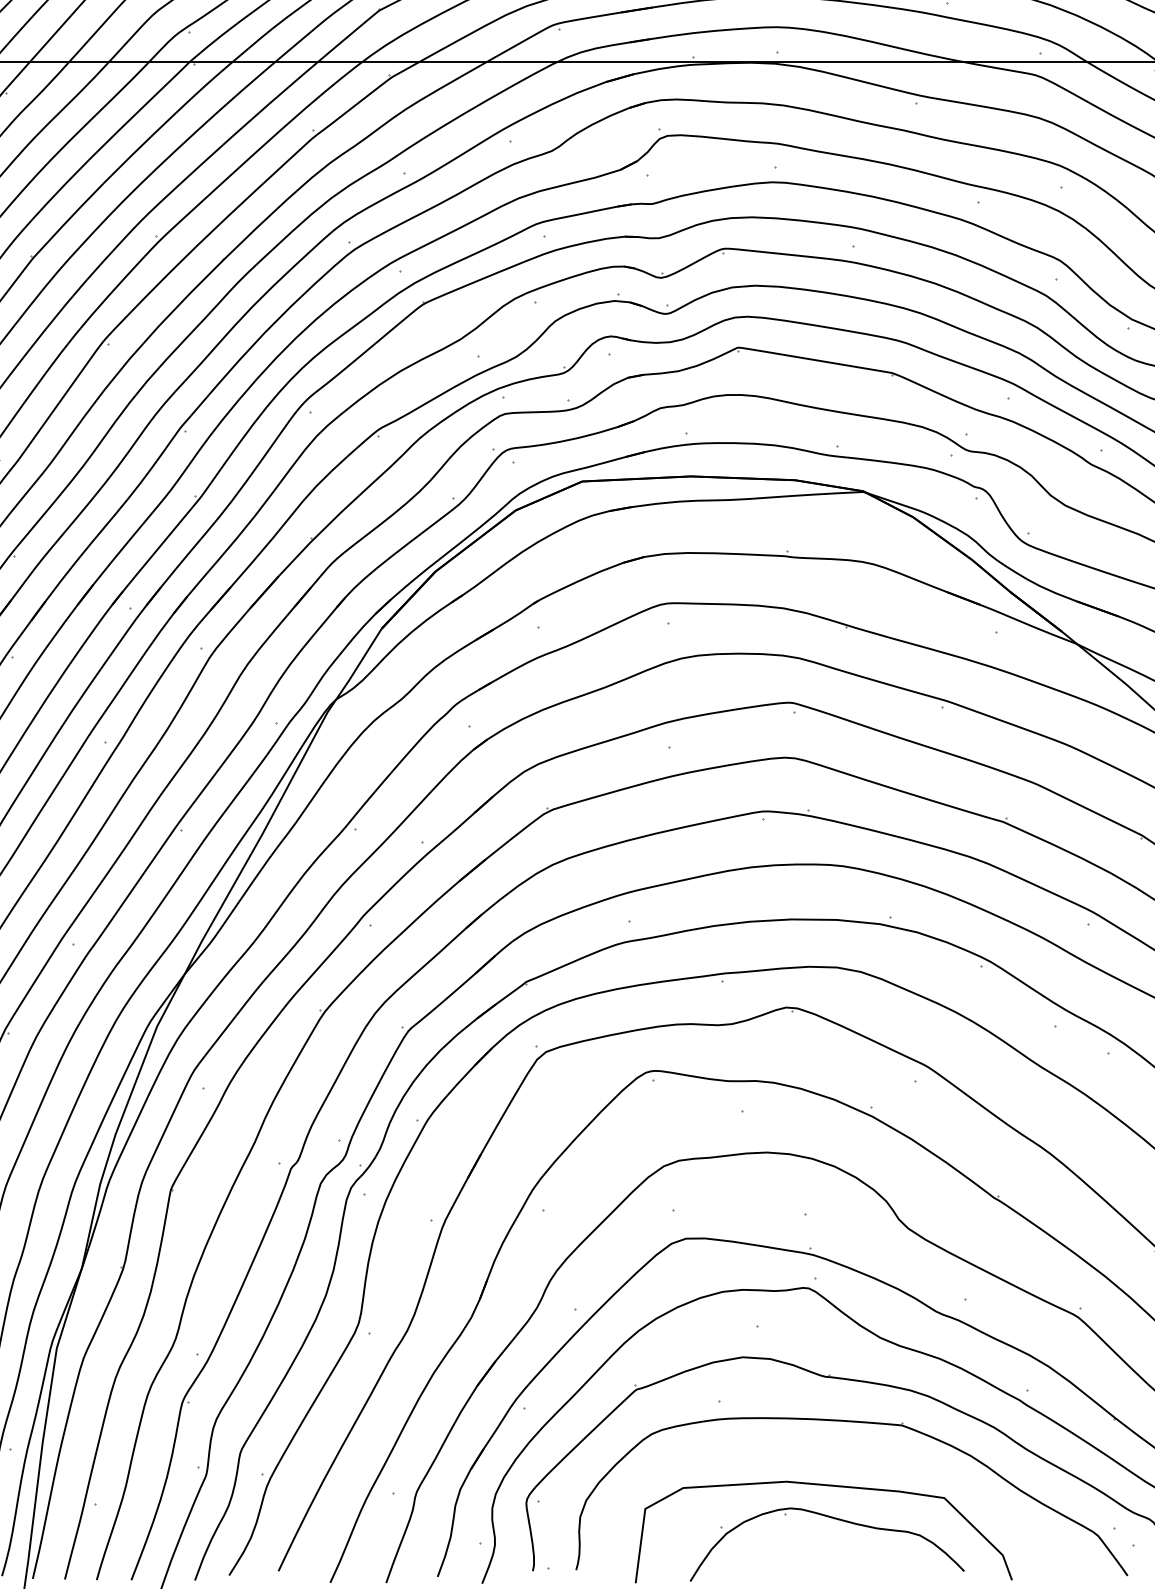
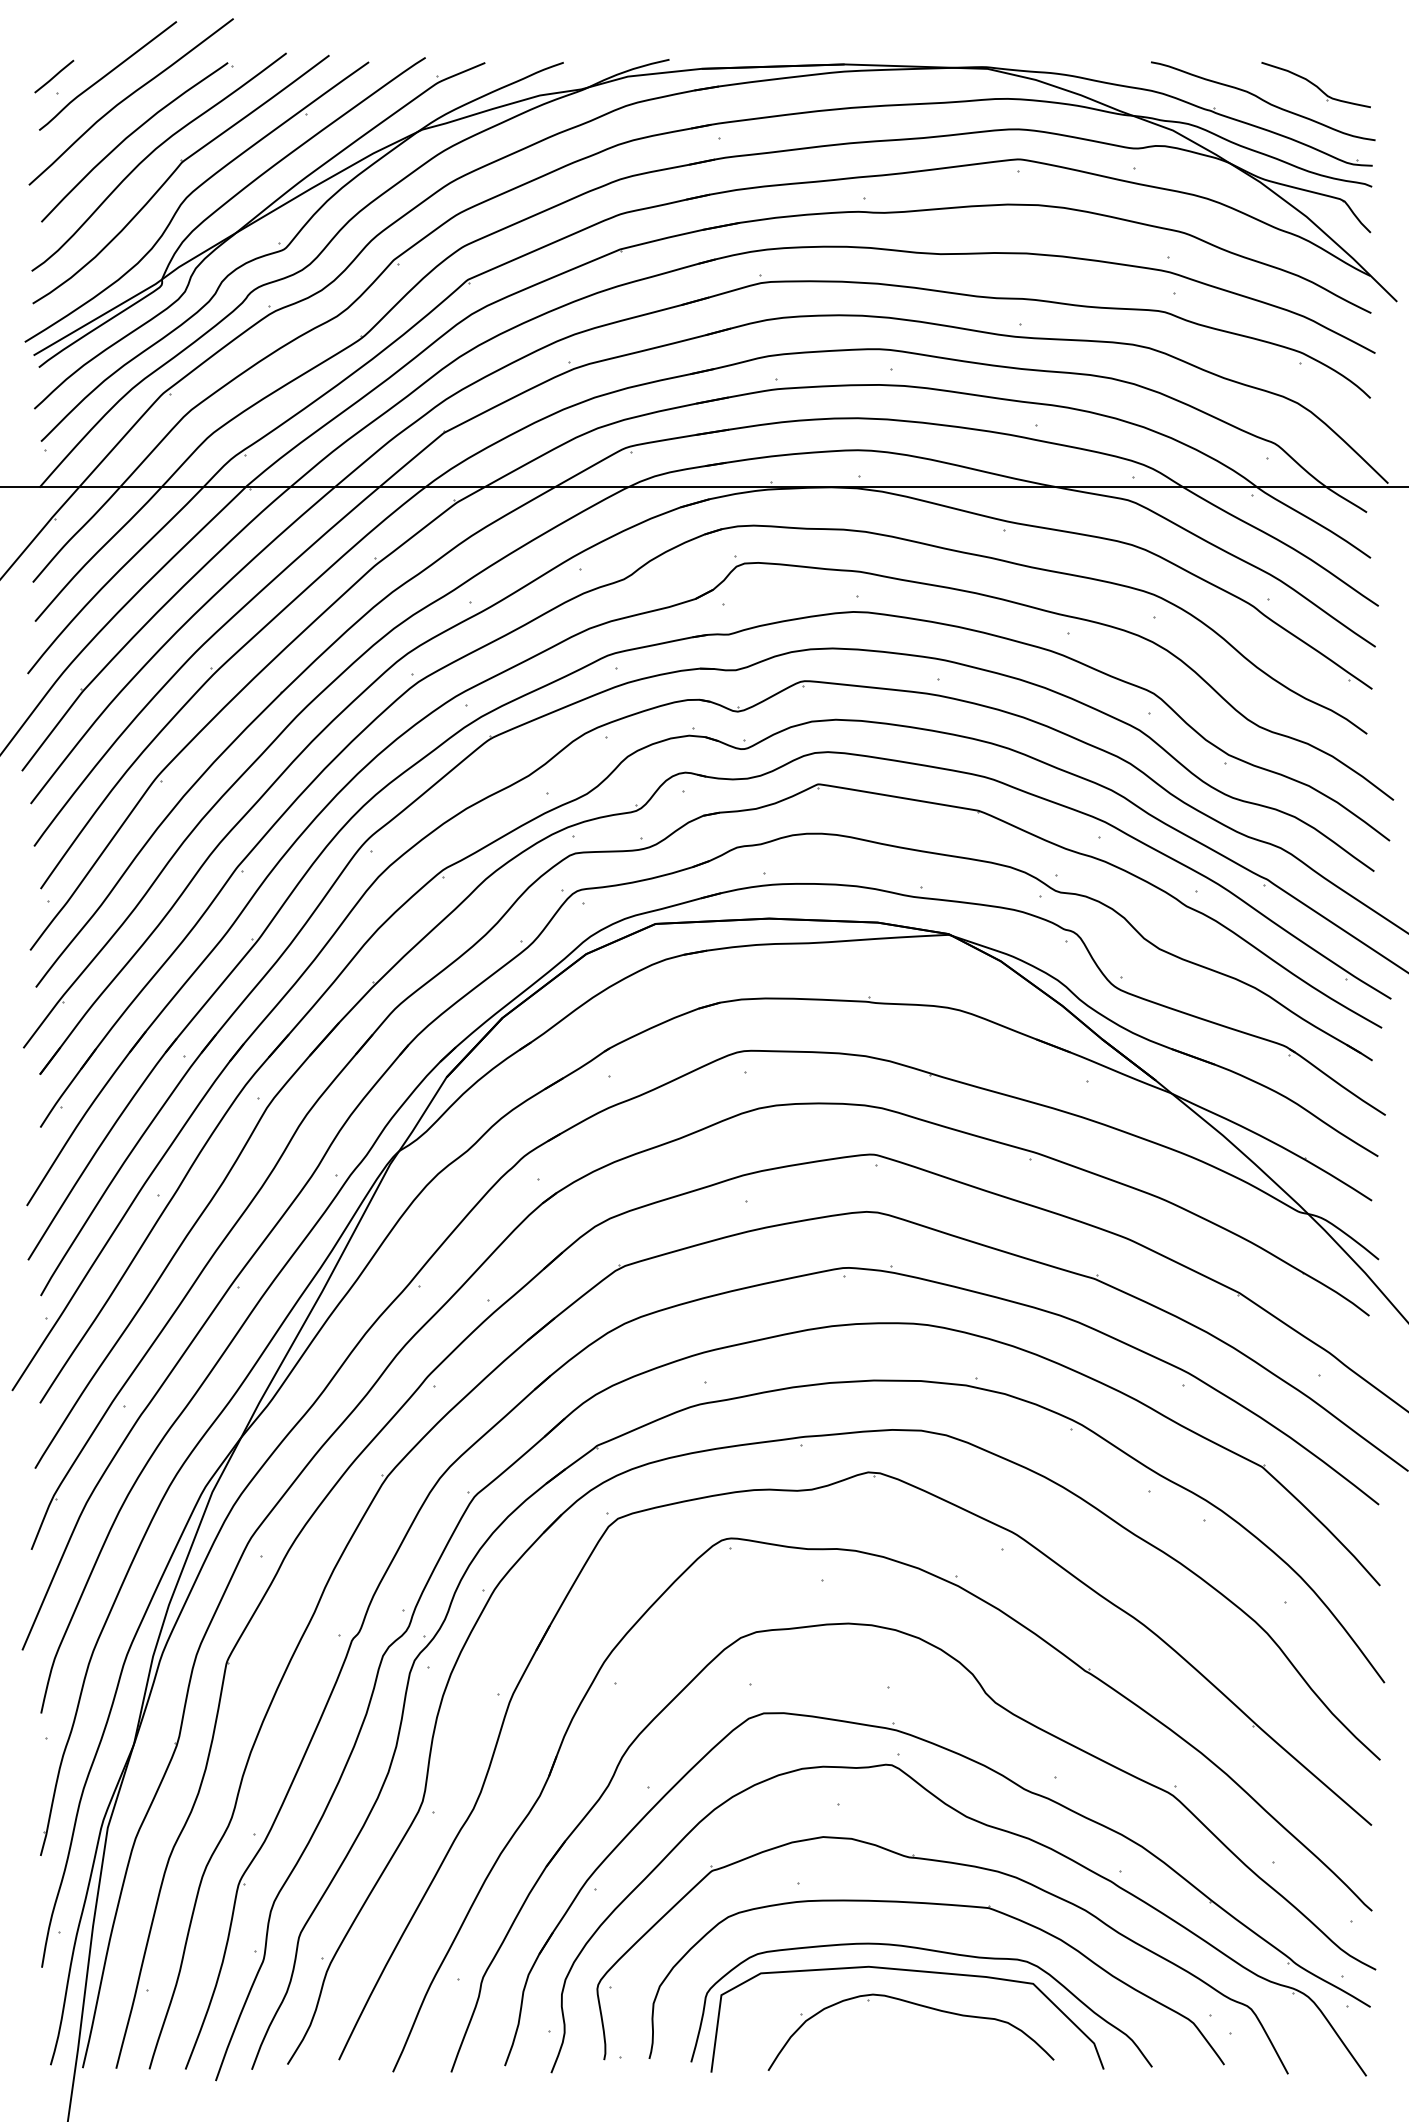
curve: (845, 1467) -> (930, 1951), added

